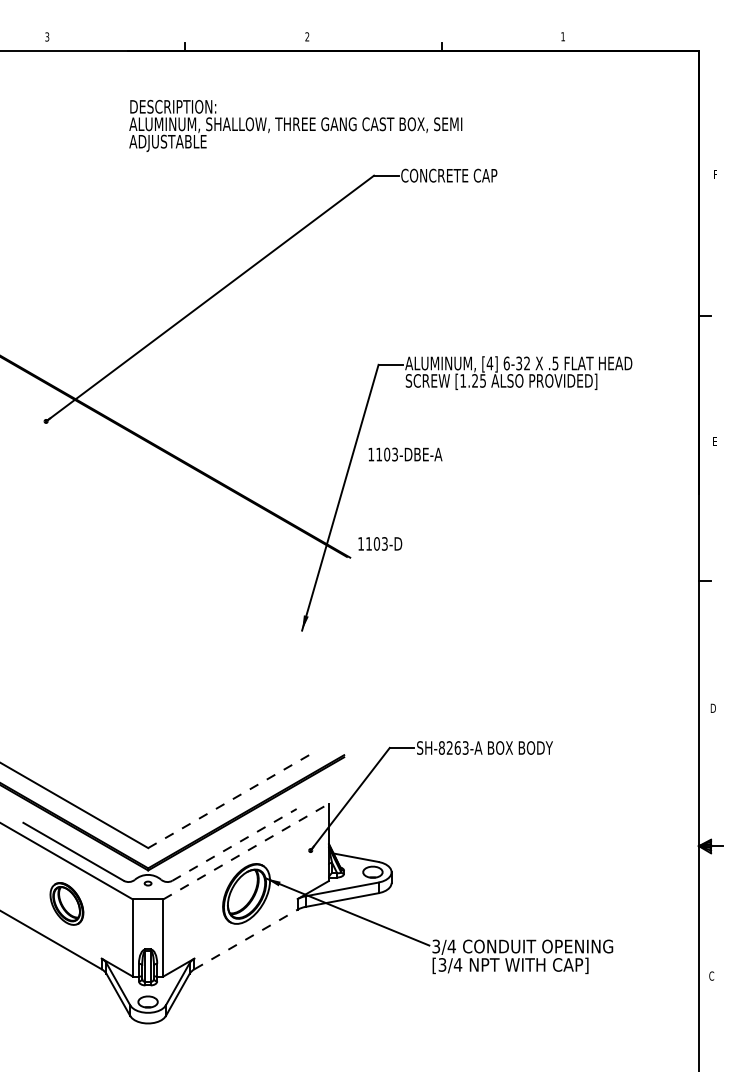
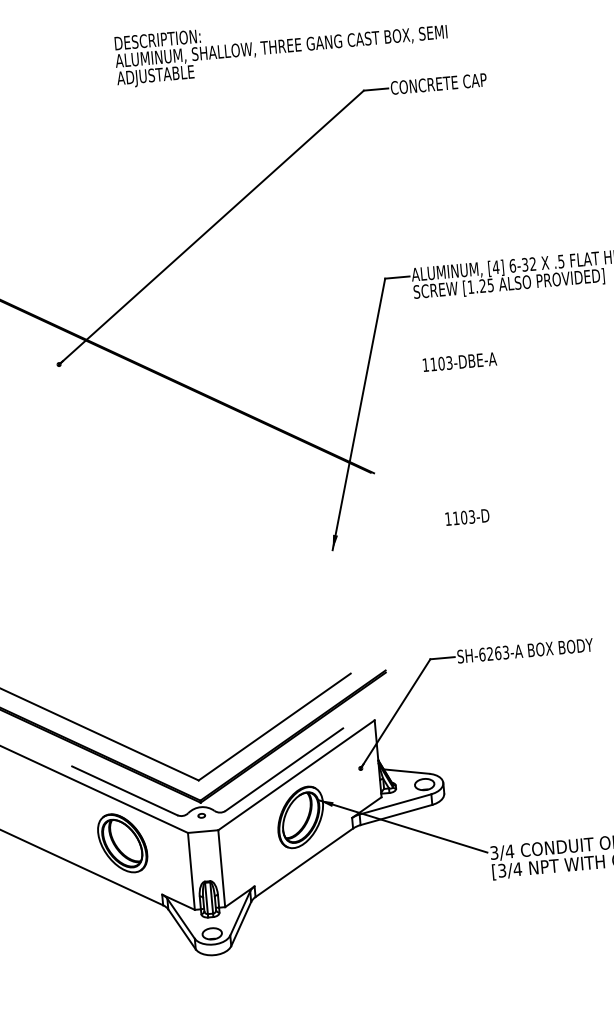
text: (405, 454) -> (459, 362), moved
text: (380, 543) -> (467, 516), moved
text: (441, 747) -> (481, 654), SH-8263-A -> SH-6263-A
line: (228, 801) -> (274, 726), dashed -> solid
line: (234, 844) -> (284, 769), dashed -> solid
line: (246, 851) -> (296, 775), dashed -> solid
part: (66, 903) -> (122, 842), size x1.43
line: (246, 939) -> (304, 862), dashed -> solid

